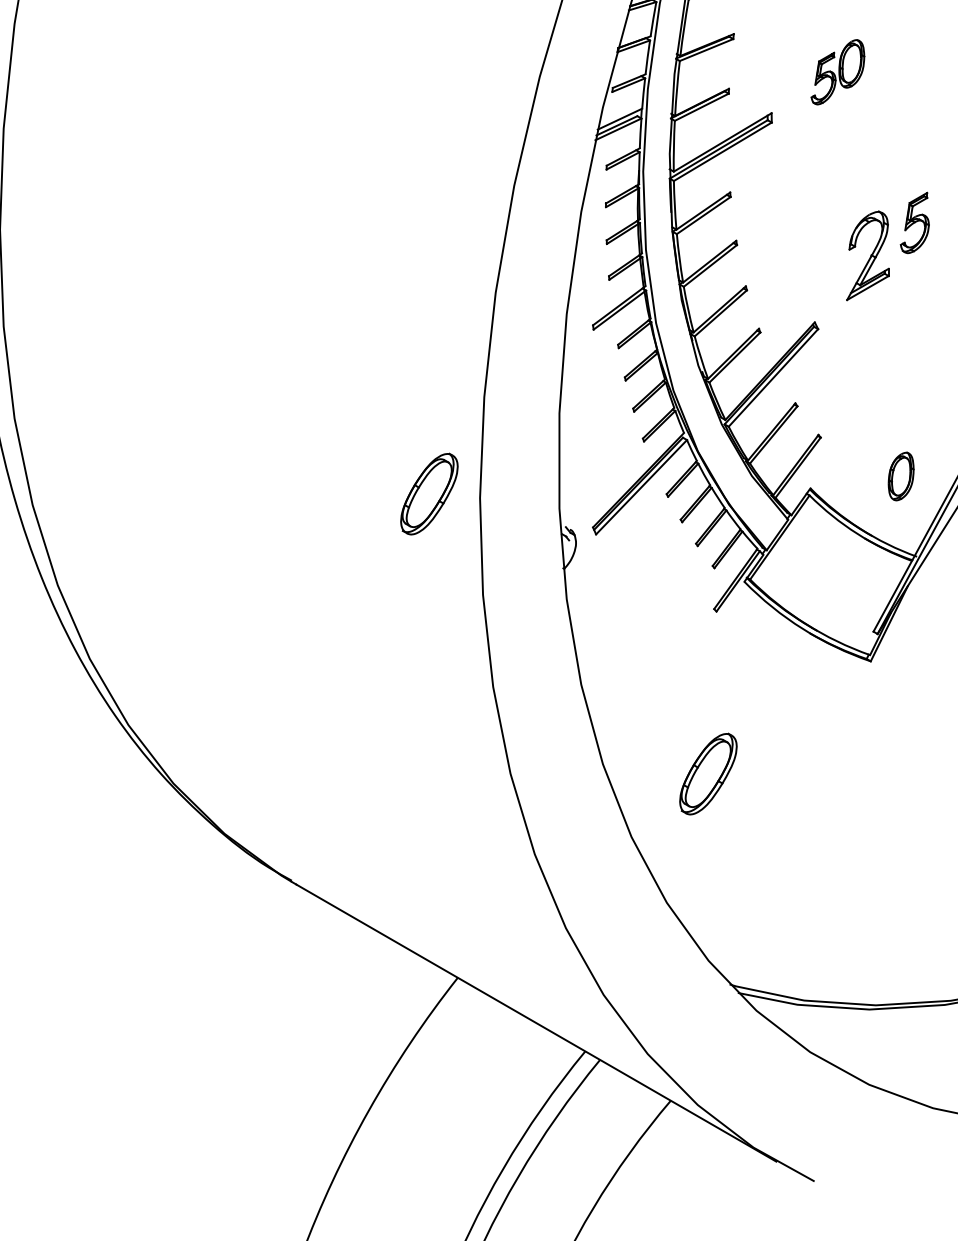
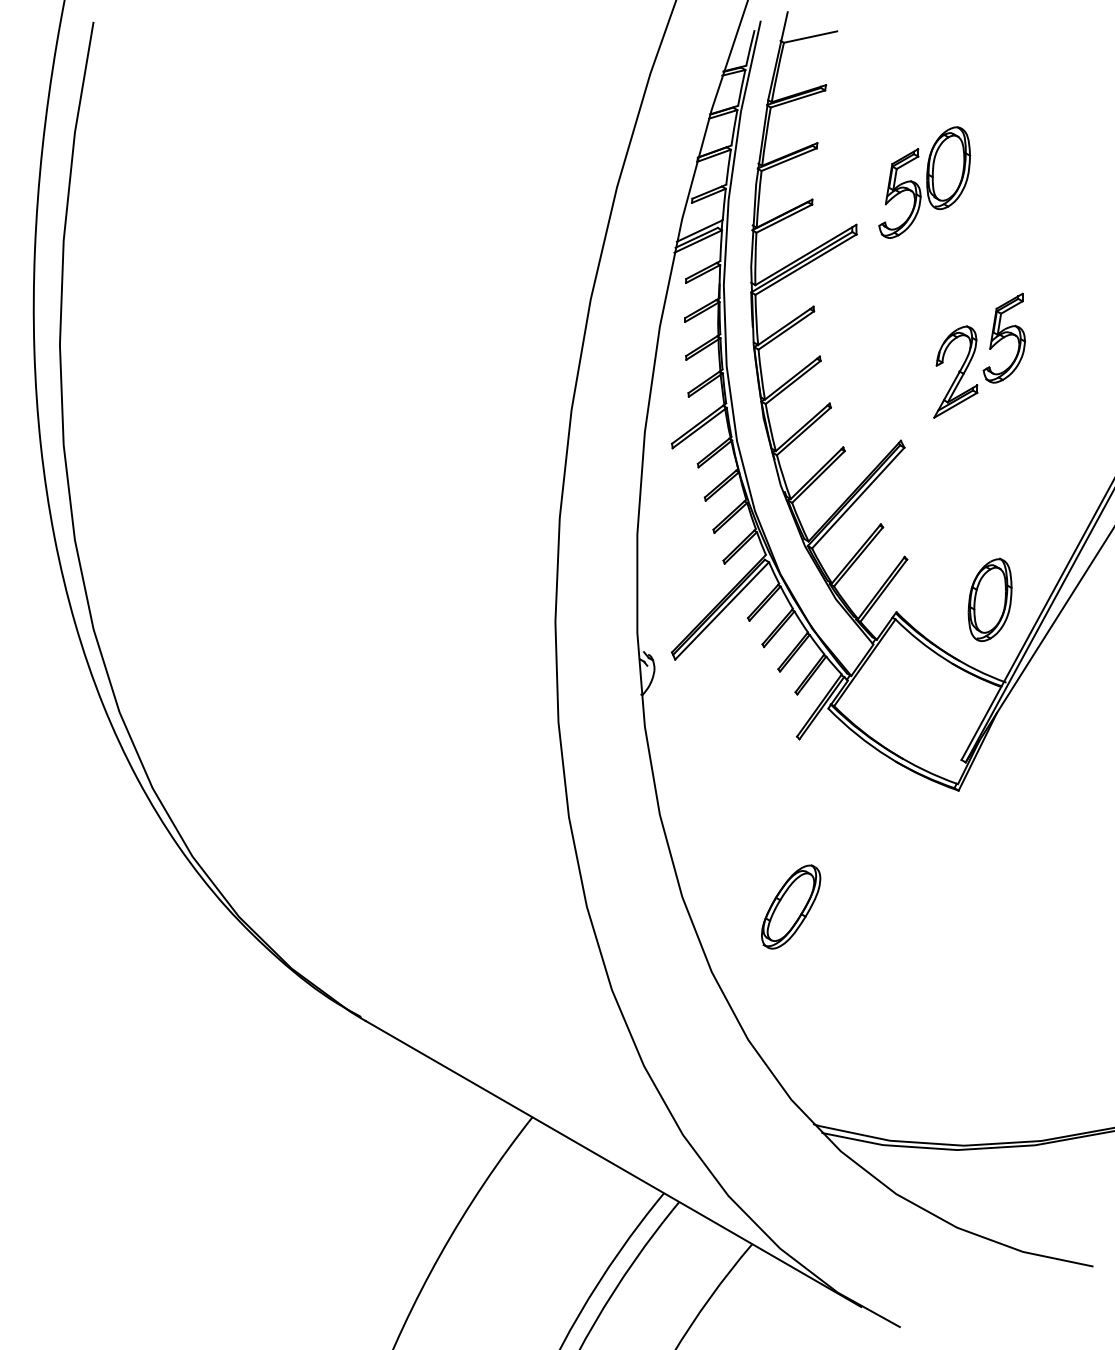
part: (837, 72) -> (924, 182), size x1.67
part: (914, 222) -> (1003, 337), size x1.43
part: (900, 476) -> (989, 599), size x1.67
part: (429, 493) -> (503, 617), removed

